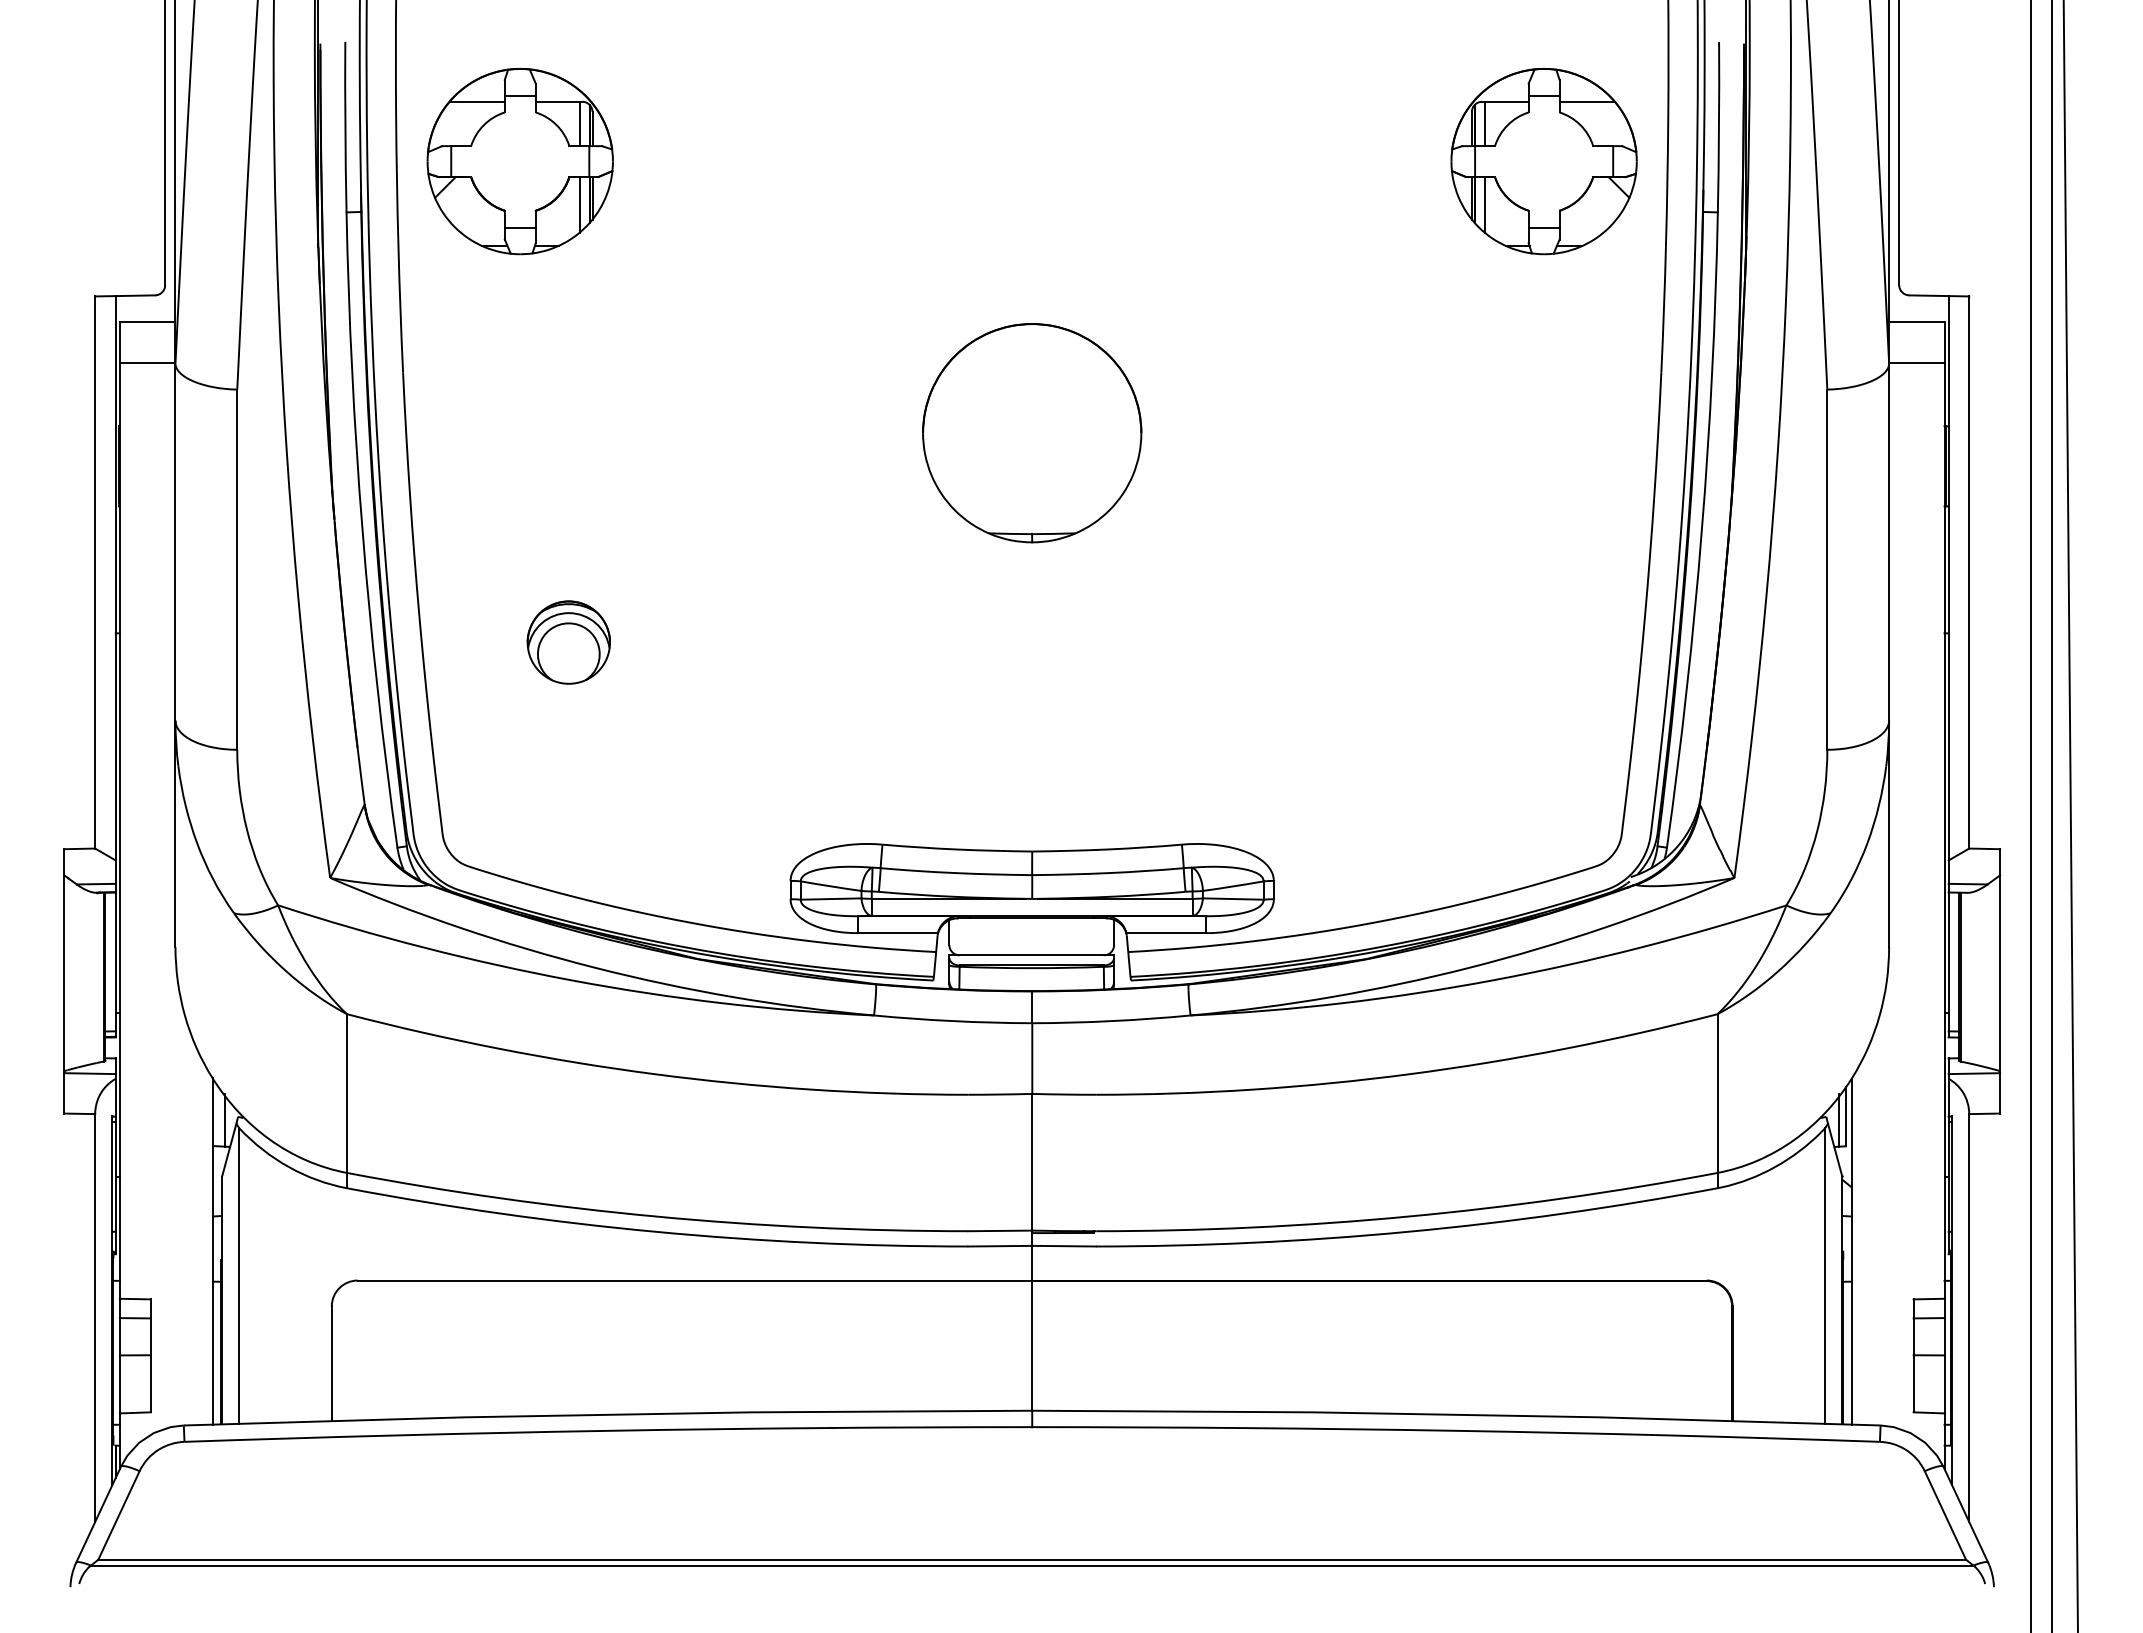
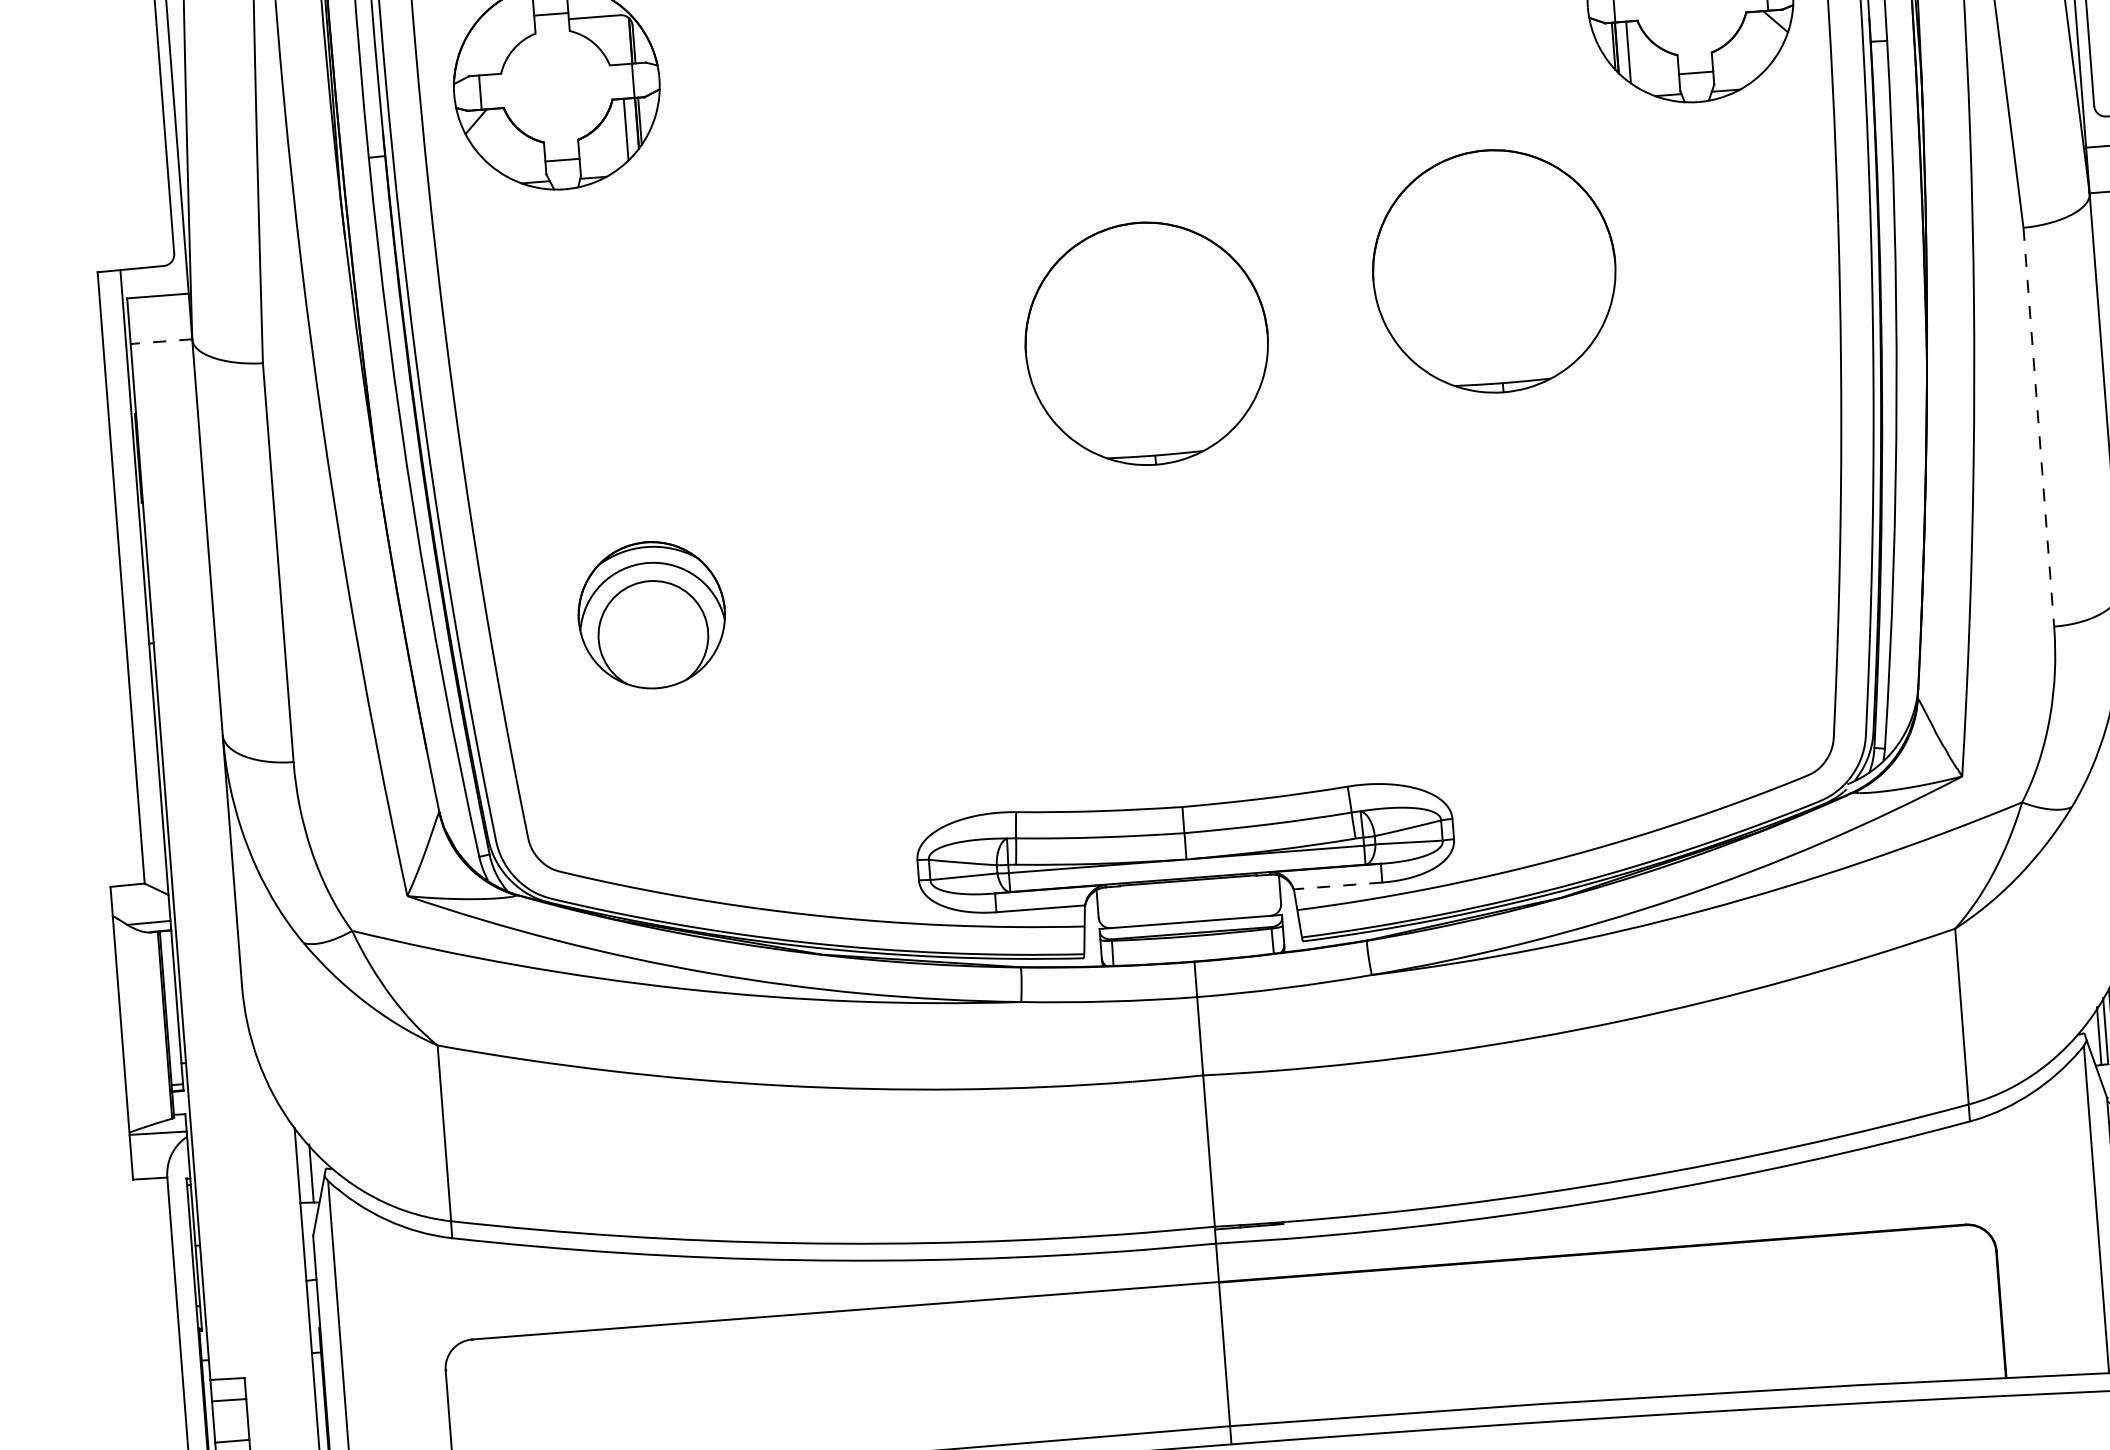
line: (476, 101) -> (503, 23), removed
line: (579, 123) -> (619, 39), removed
line: (147, 363) -> (161, 342), solid -> dashed
part: (1349, 392) -> (1494, 271), added
line: (1827, 570) -> (2039, 428), solid -> dashed
part: (568, 642) -> (651, 615), size x1.6
line: (1165, 933) -> (1337, 886), solid -> dashed

